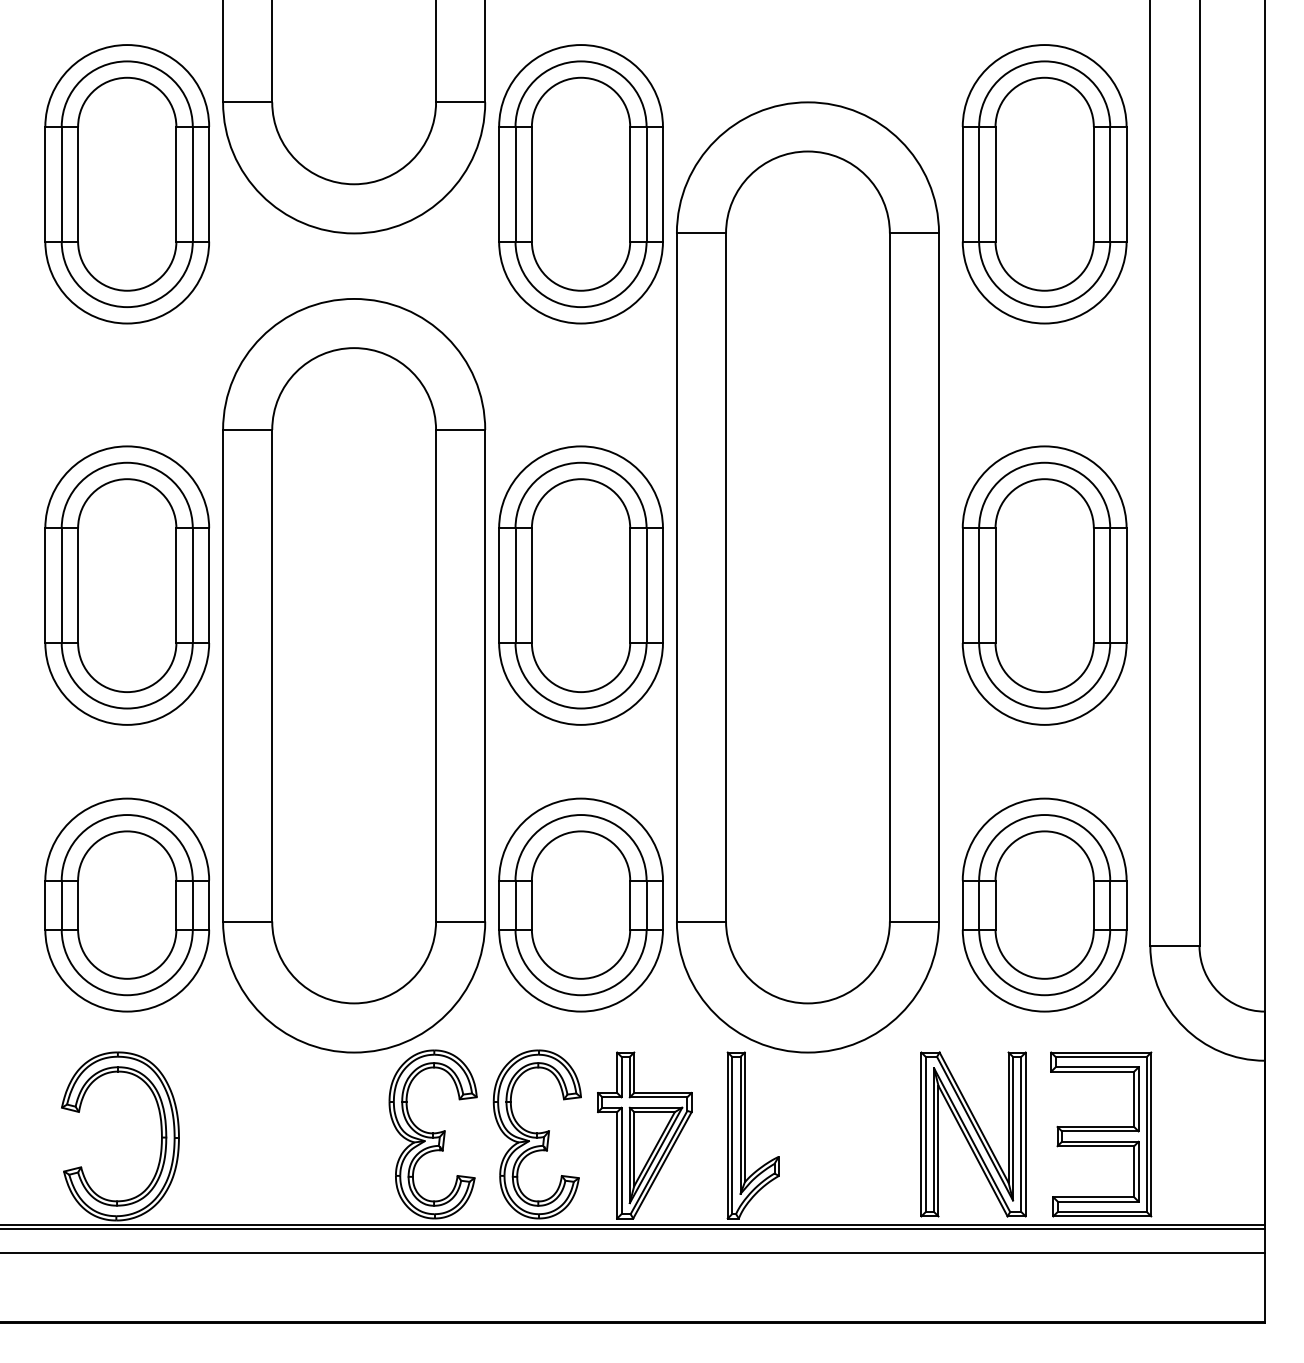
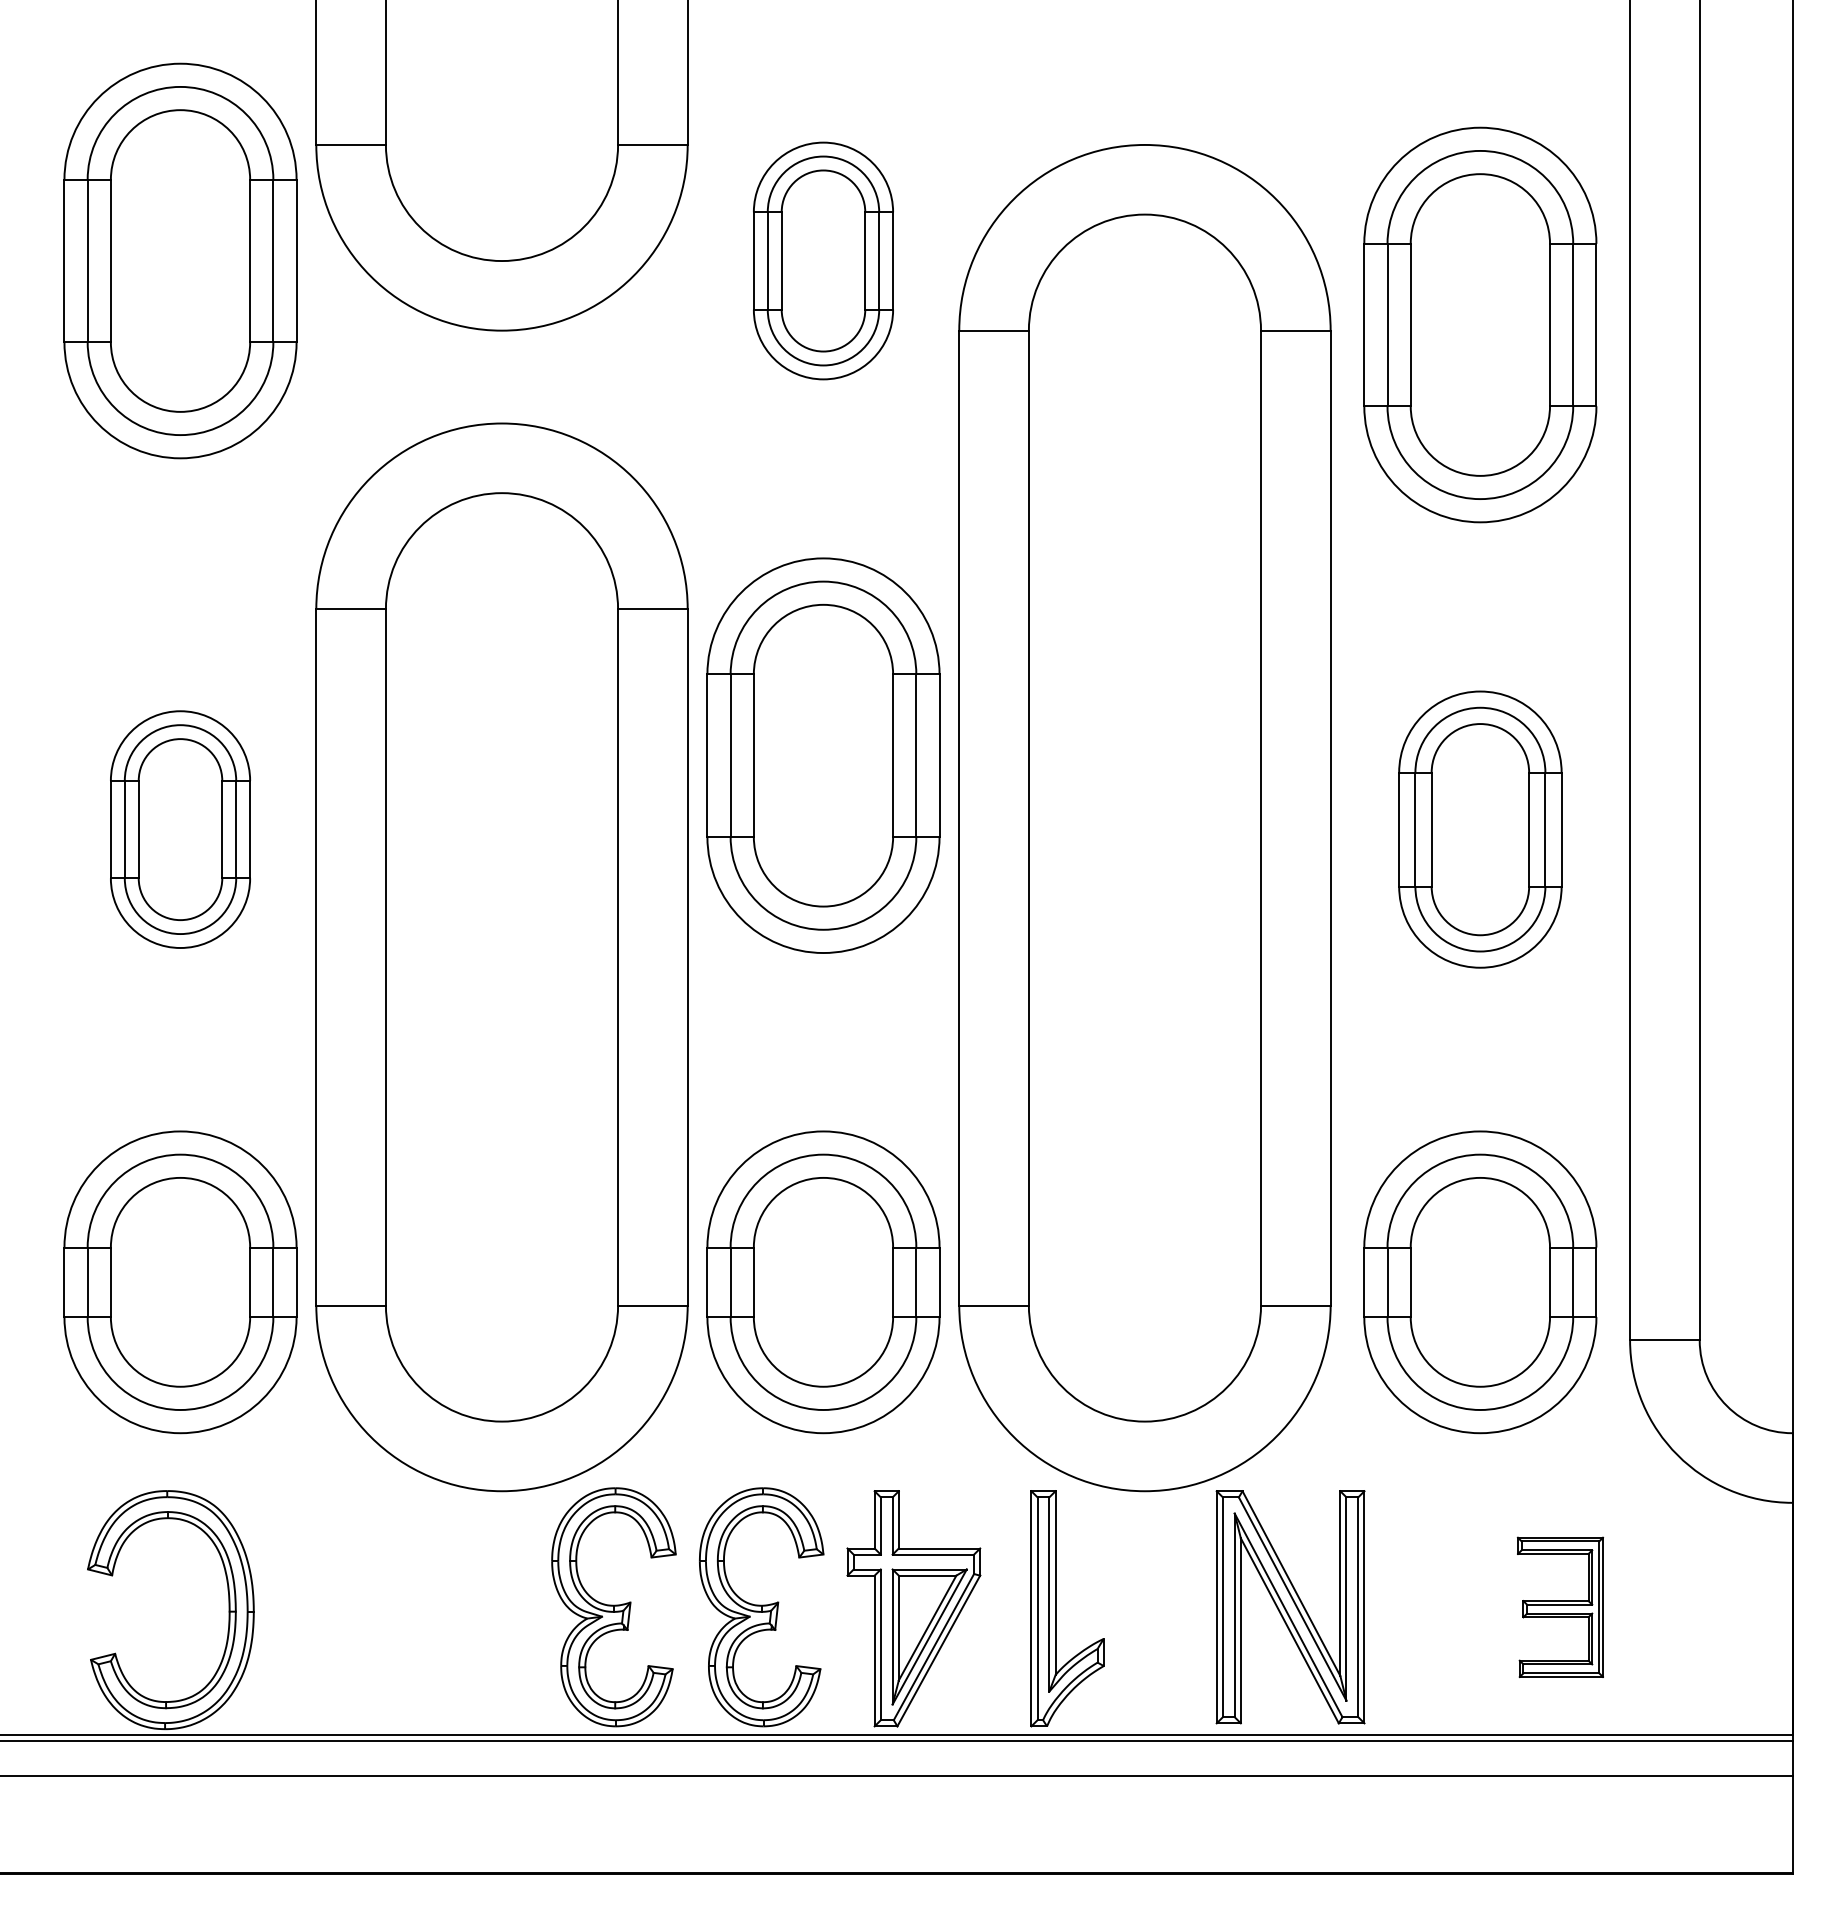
part: (581, 183) -> (823, 260), size x0.6
part: (1044, 183) -> (1480, 324), moved
part: (127, 585) -> (180, 829), size x0.6
part: (581, 585) -> (823, 755), moved
part: (1044, 585) -> (1480, 829), size x0.7
part: (973, 1134) -> (1290, 1607), moved
part: (1101, 1134) -> (1560, 1607), size x0.6

